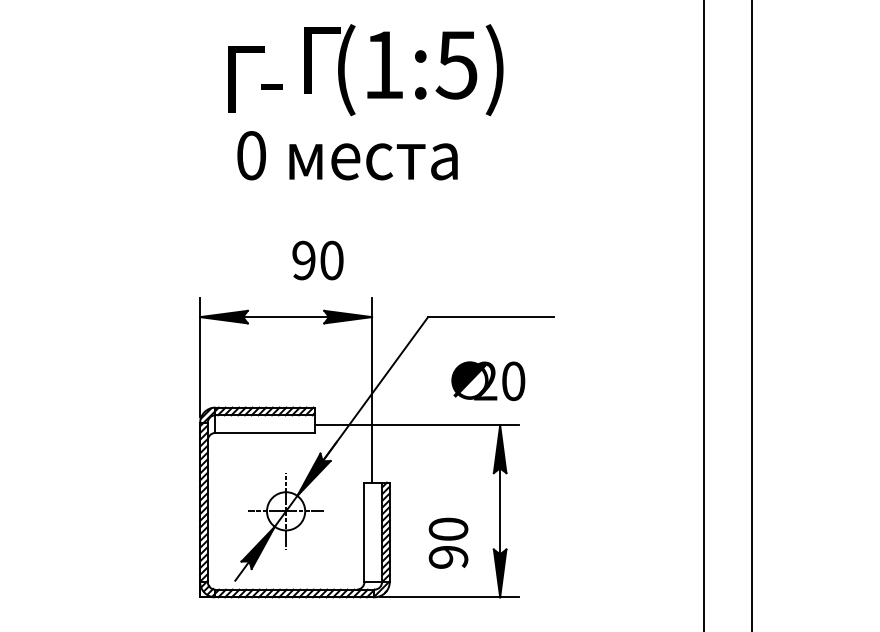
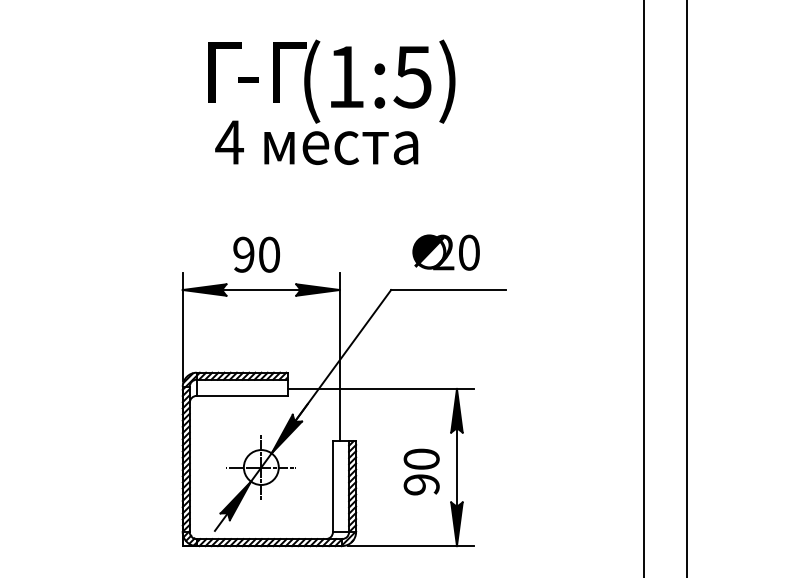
text: (403, 70) -> (364, 82), moved
text: (251, 155) -> (229, 142), 0 -> 4
text: (317, 260) -> (256, 254), moved
text: (488, 381) -> (446, 252), moved
text: (448, 542) -> (421, 471), moved

